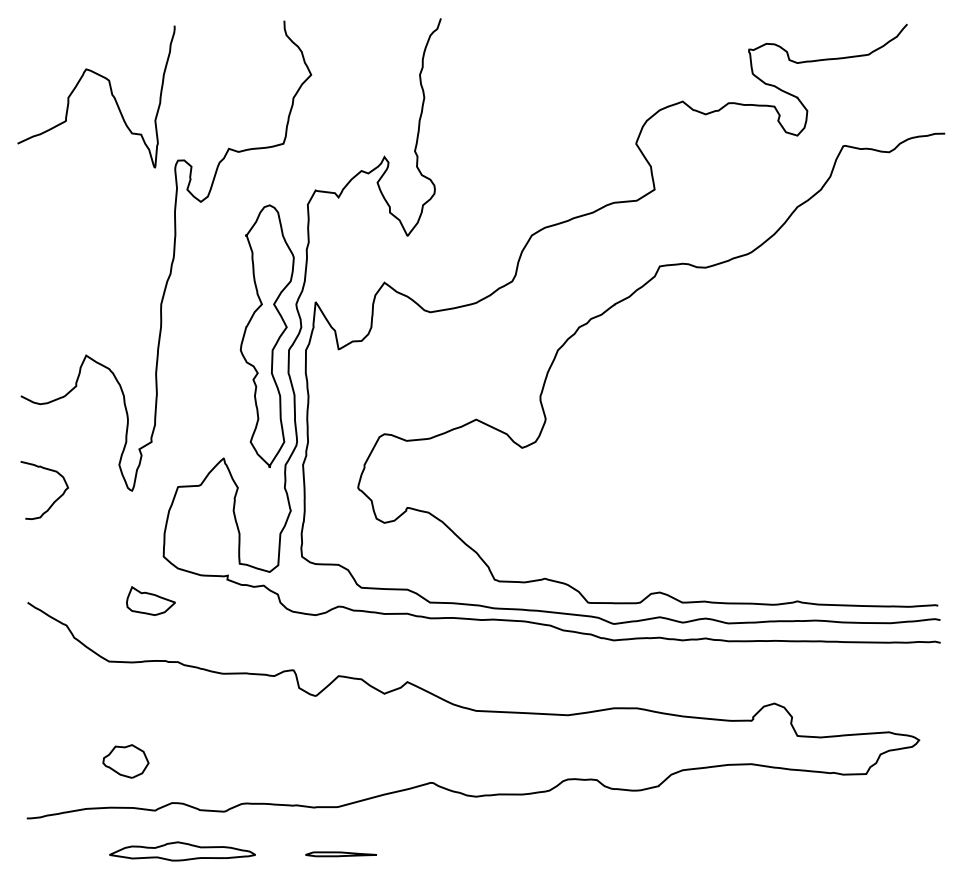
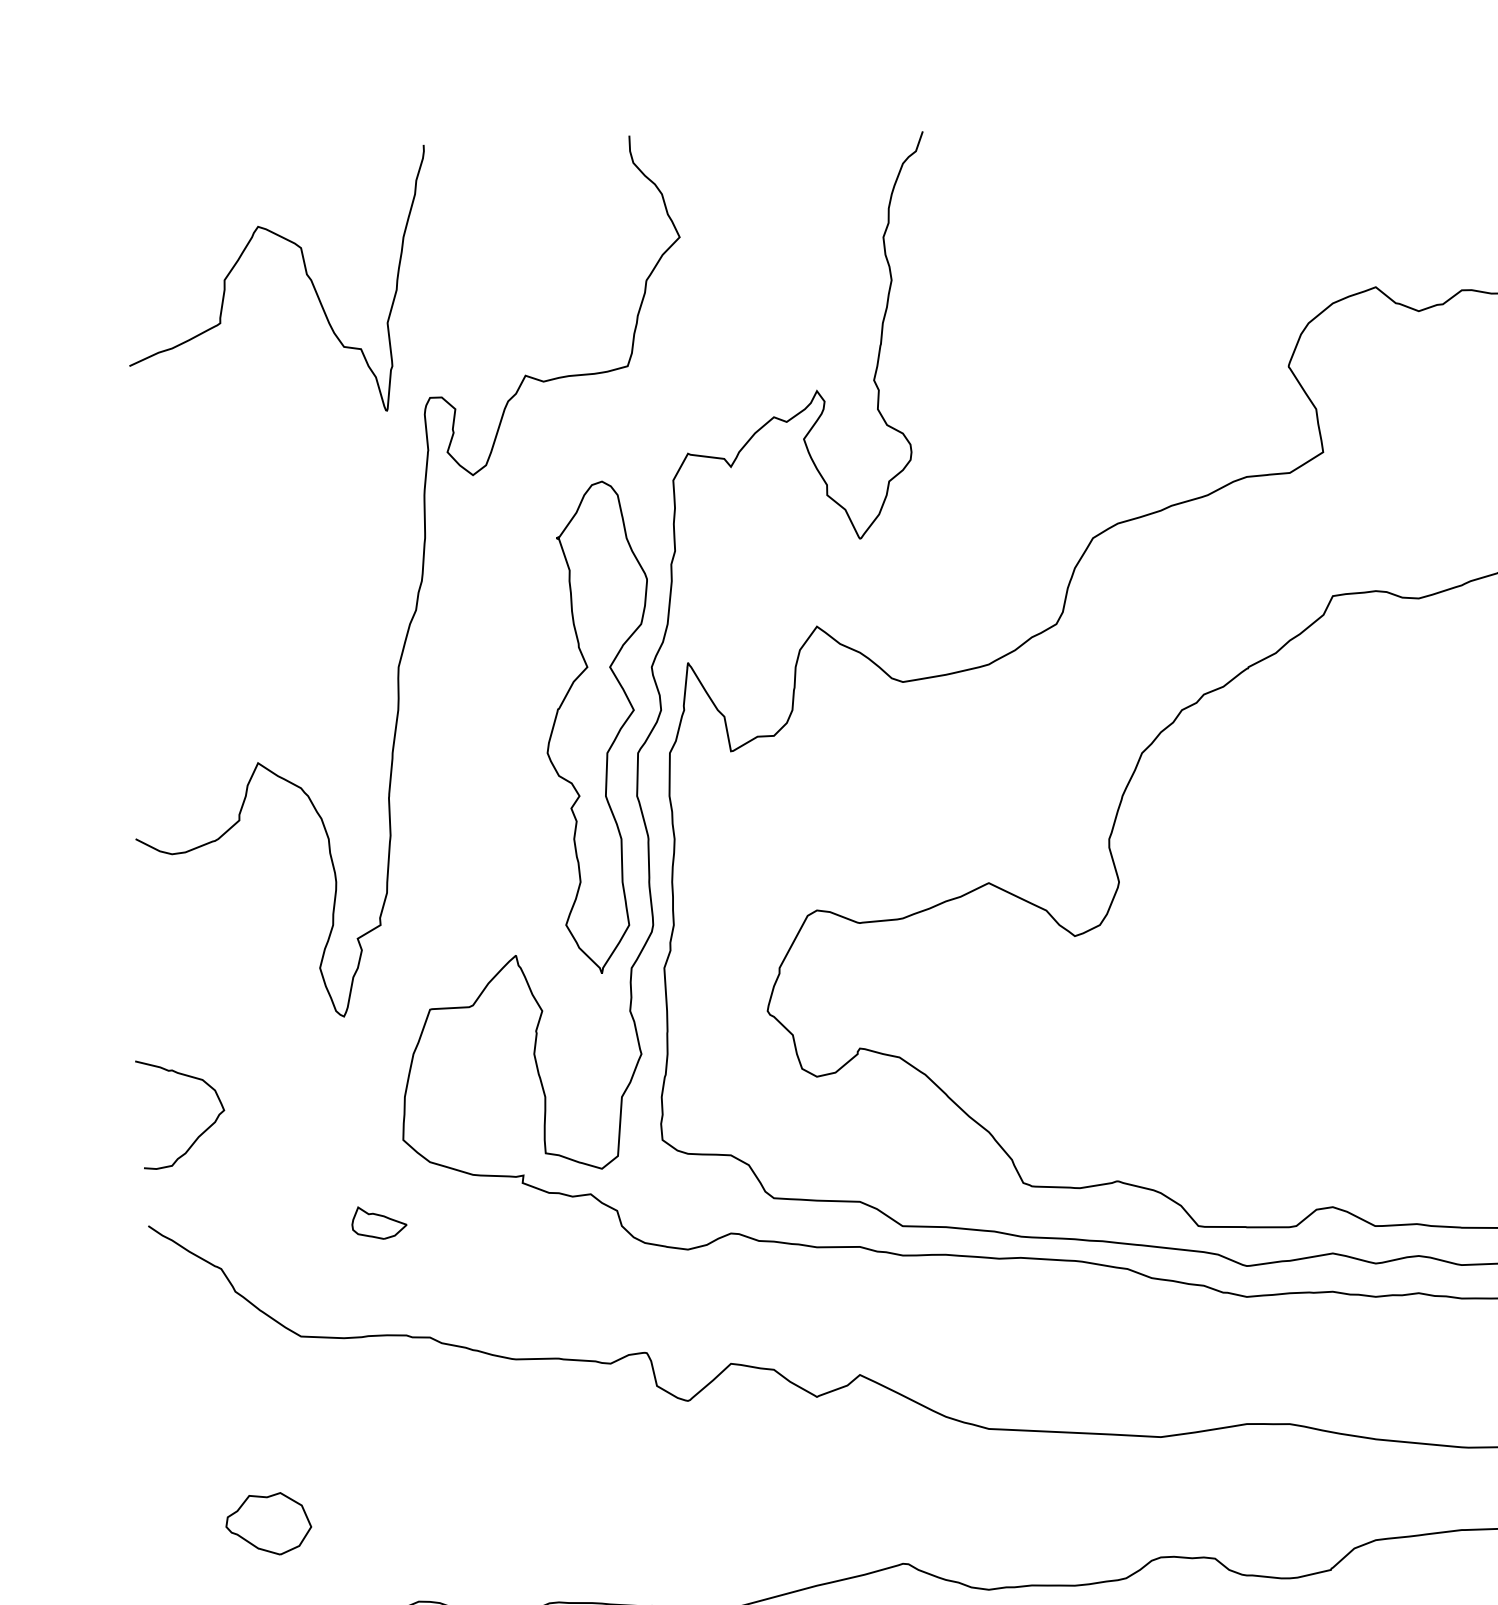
curve: (54, 500) -> (198, 1134), moved
part: (150, 600) -> (378, 1222), size x0.6
part: (125, 761) -> (267, 1523), moved

